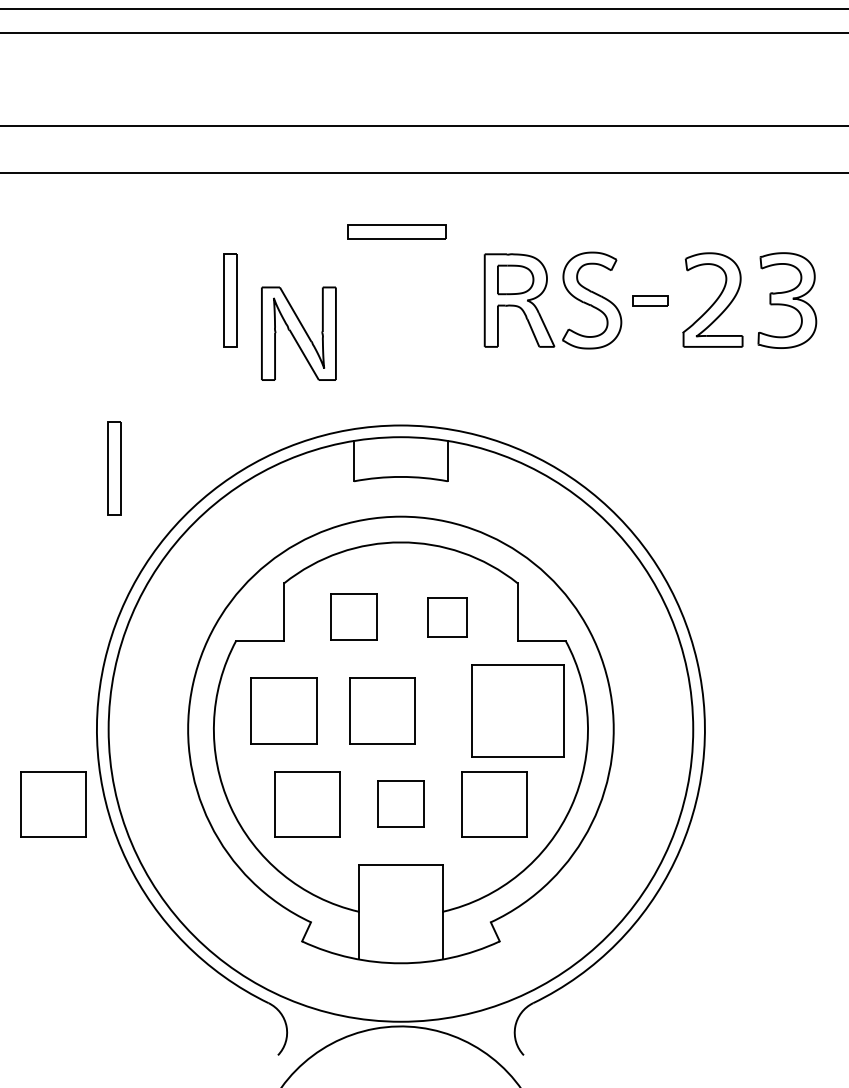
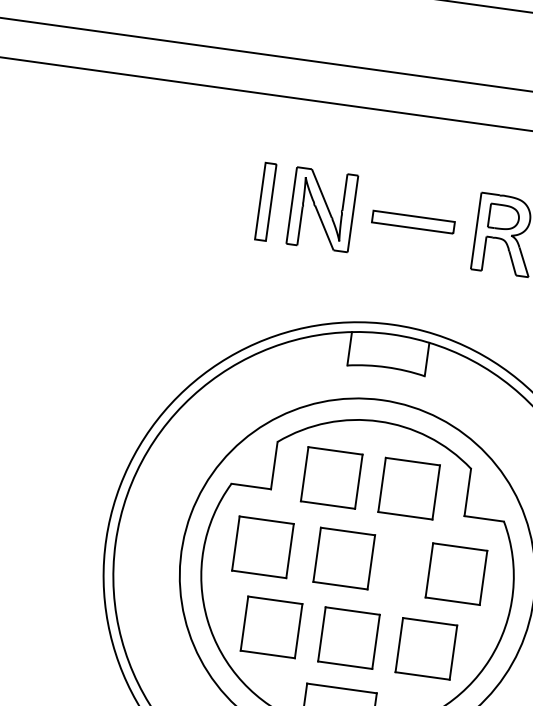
part: (396, 231) -> (413, 222), moved
part: (298, 333) -> (322, 209), moved
part: (114, 468) -> (150, 327), removed
part: (353, 617) -> (331, 478), size x1.43
part: (447, 617) -> (408, 488), size x1.67
part: (517, 710) -> (456, 573), size x0.71
part: (53, 804) -> (61, 598), removed
part: (400, 804) -> (348, 638), size x1.43

